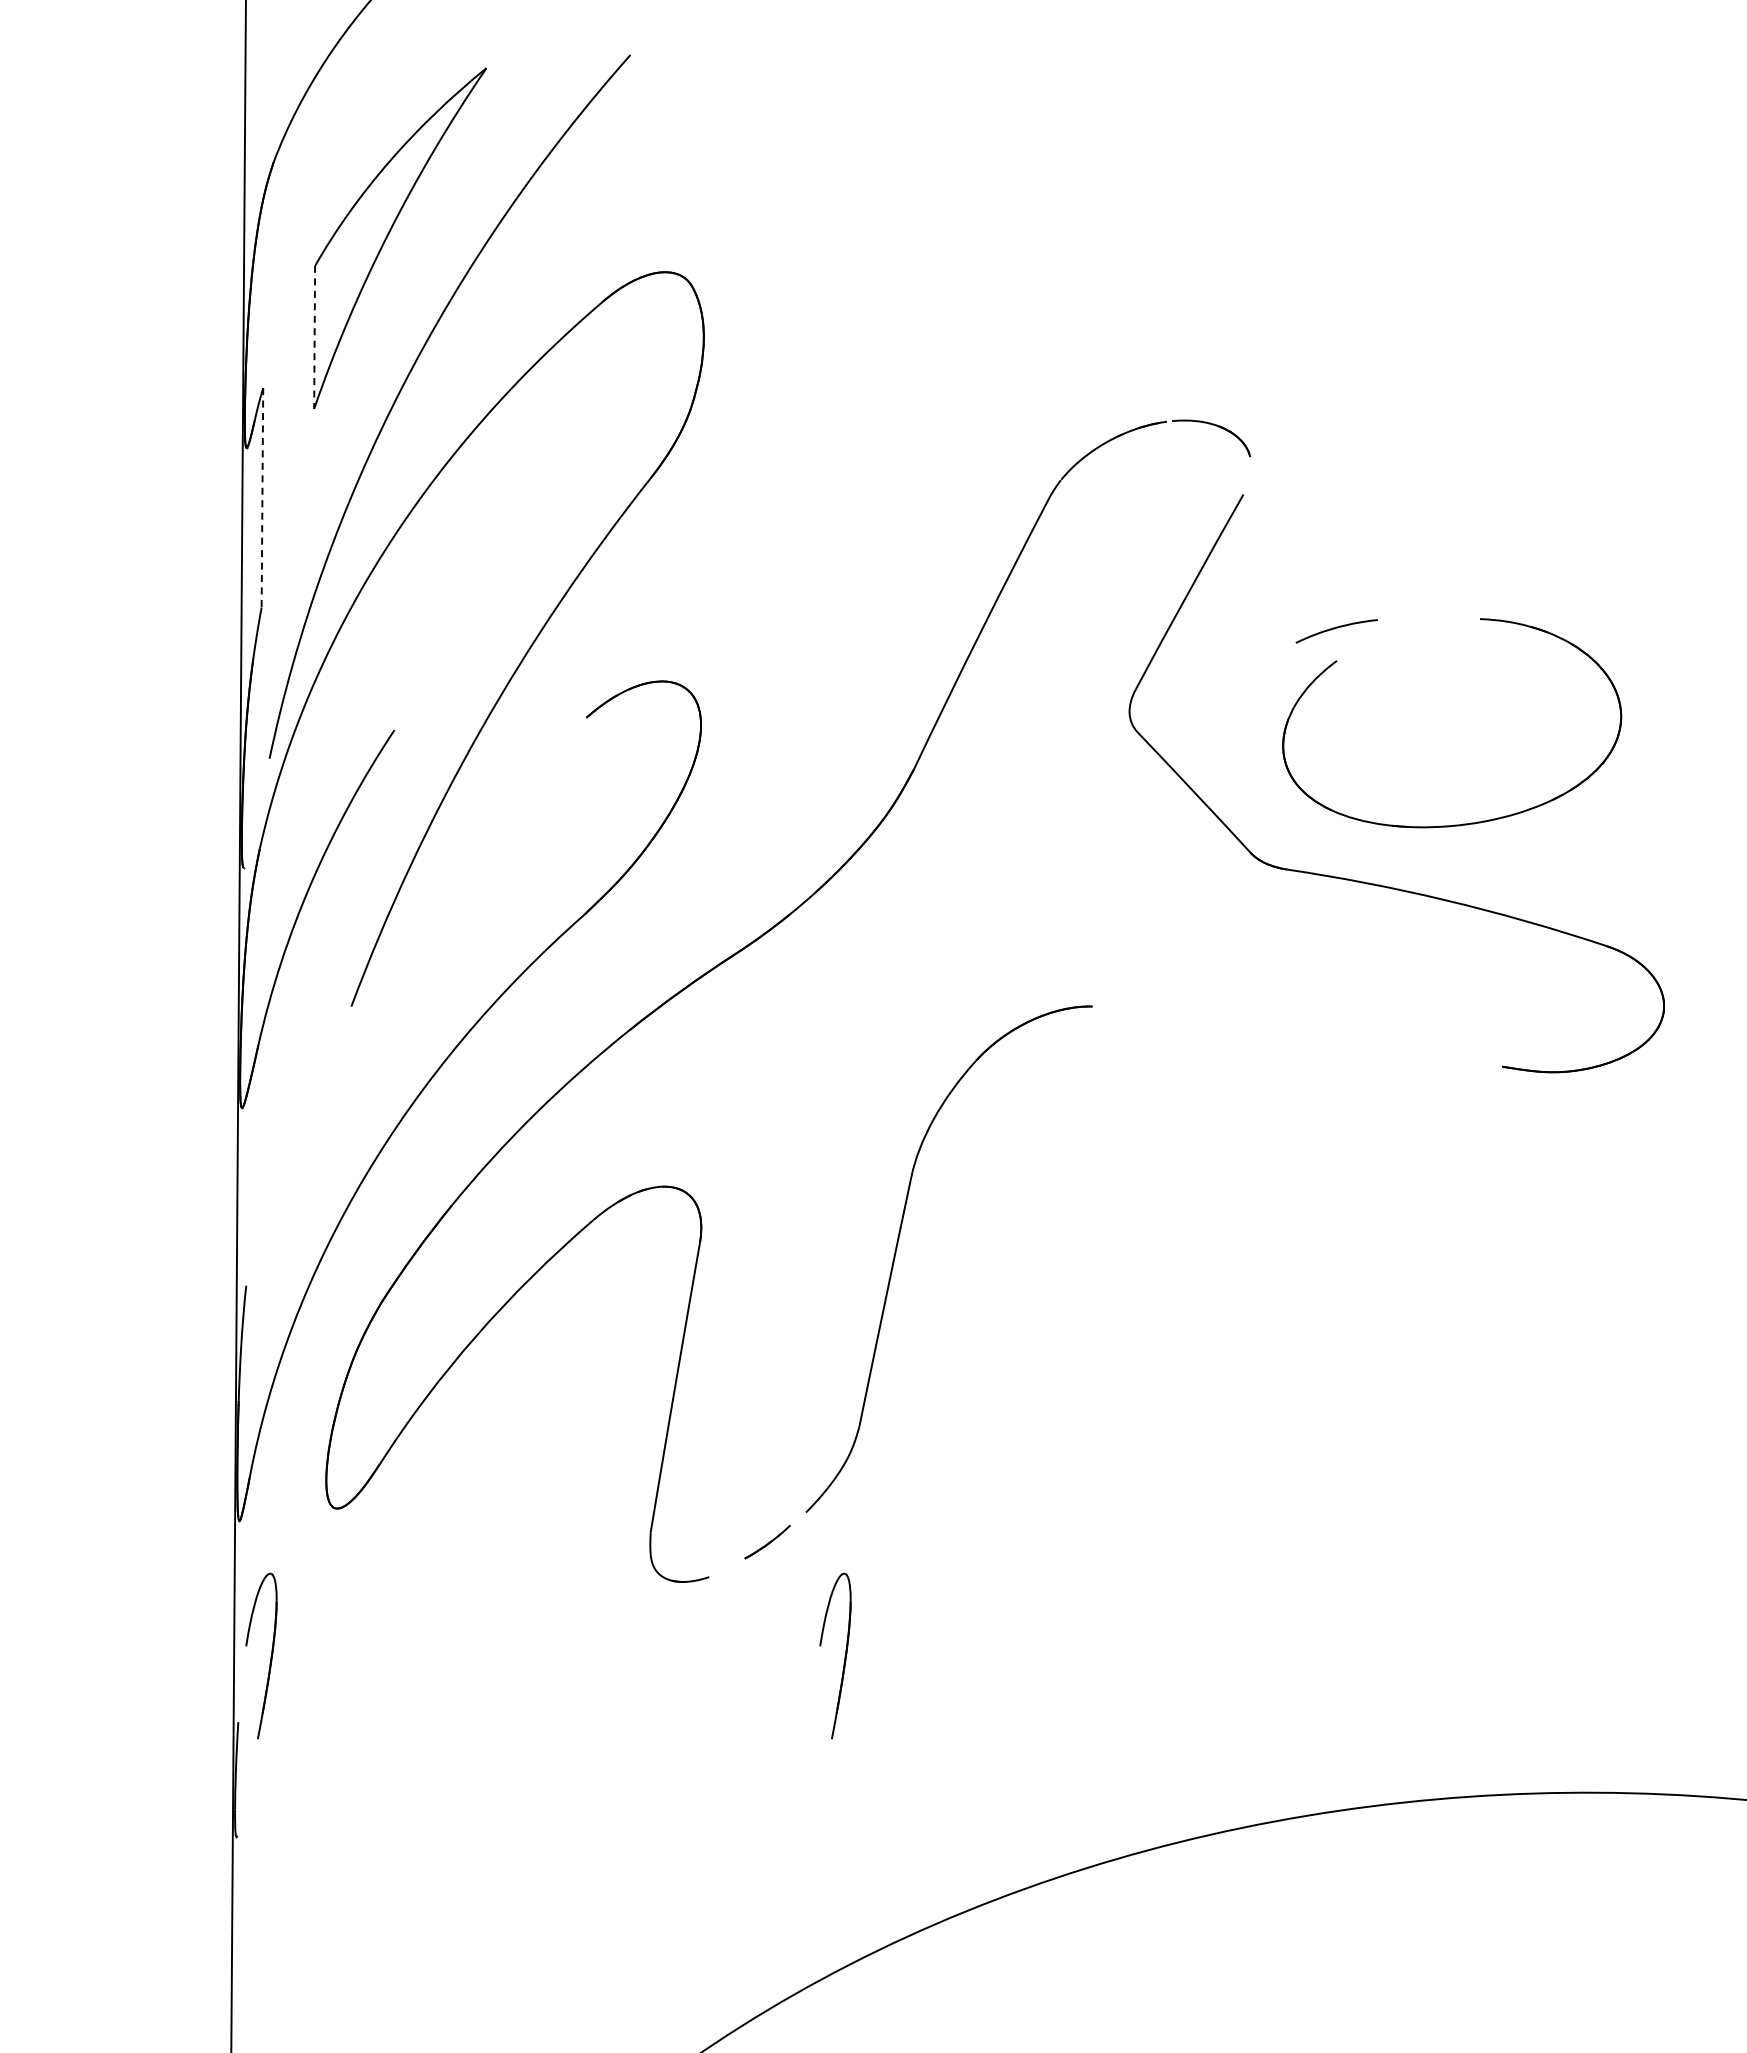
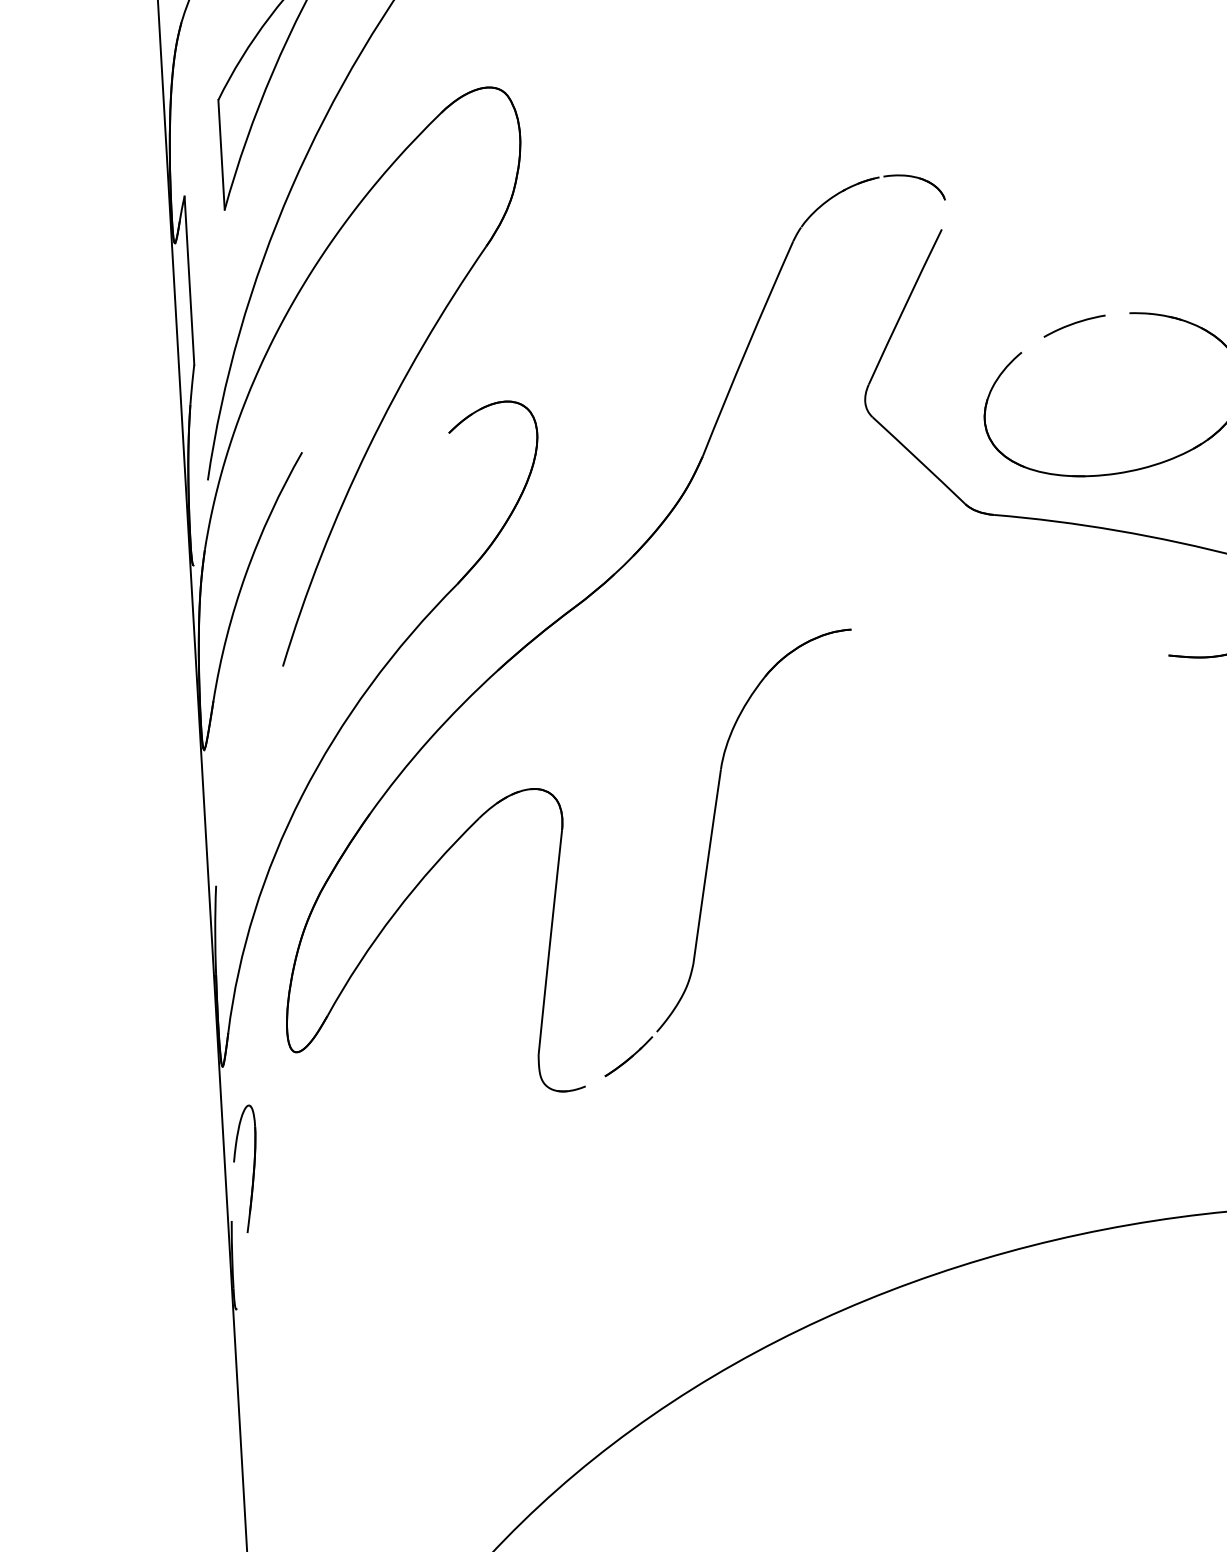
line: (314, 337) -> (221, 155), dashed -> solid
line: (262, 497) -> (189, 280), dashed -> solid
curve: (1334, 629) -> (1072, 324), moved
part: (767, 1541) -> (628, 1056), size x1.43
part: (844, 1656) -> (693, 1140), removed

